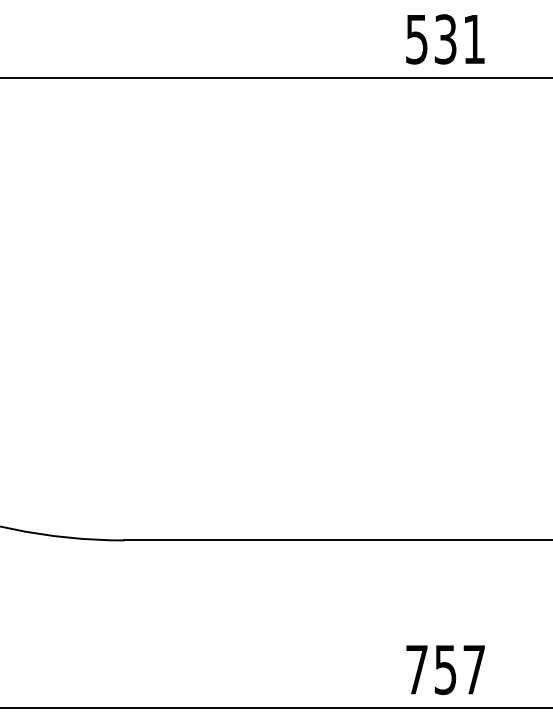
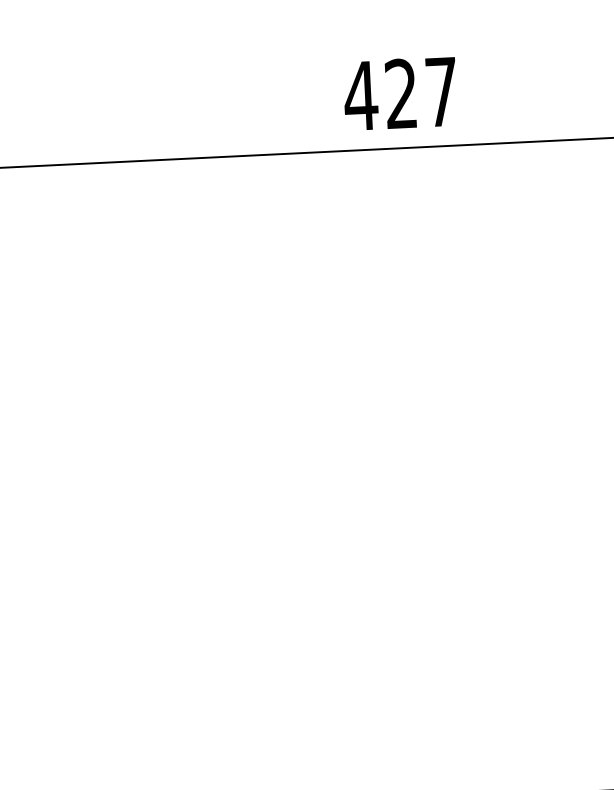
text: (444, 39) -> (399, 94), 531 -> 427

